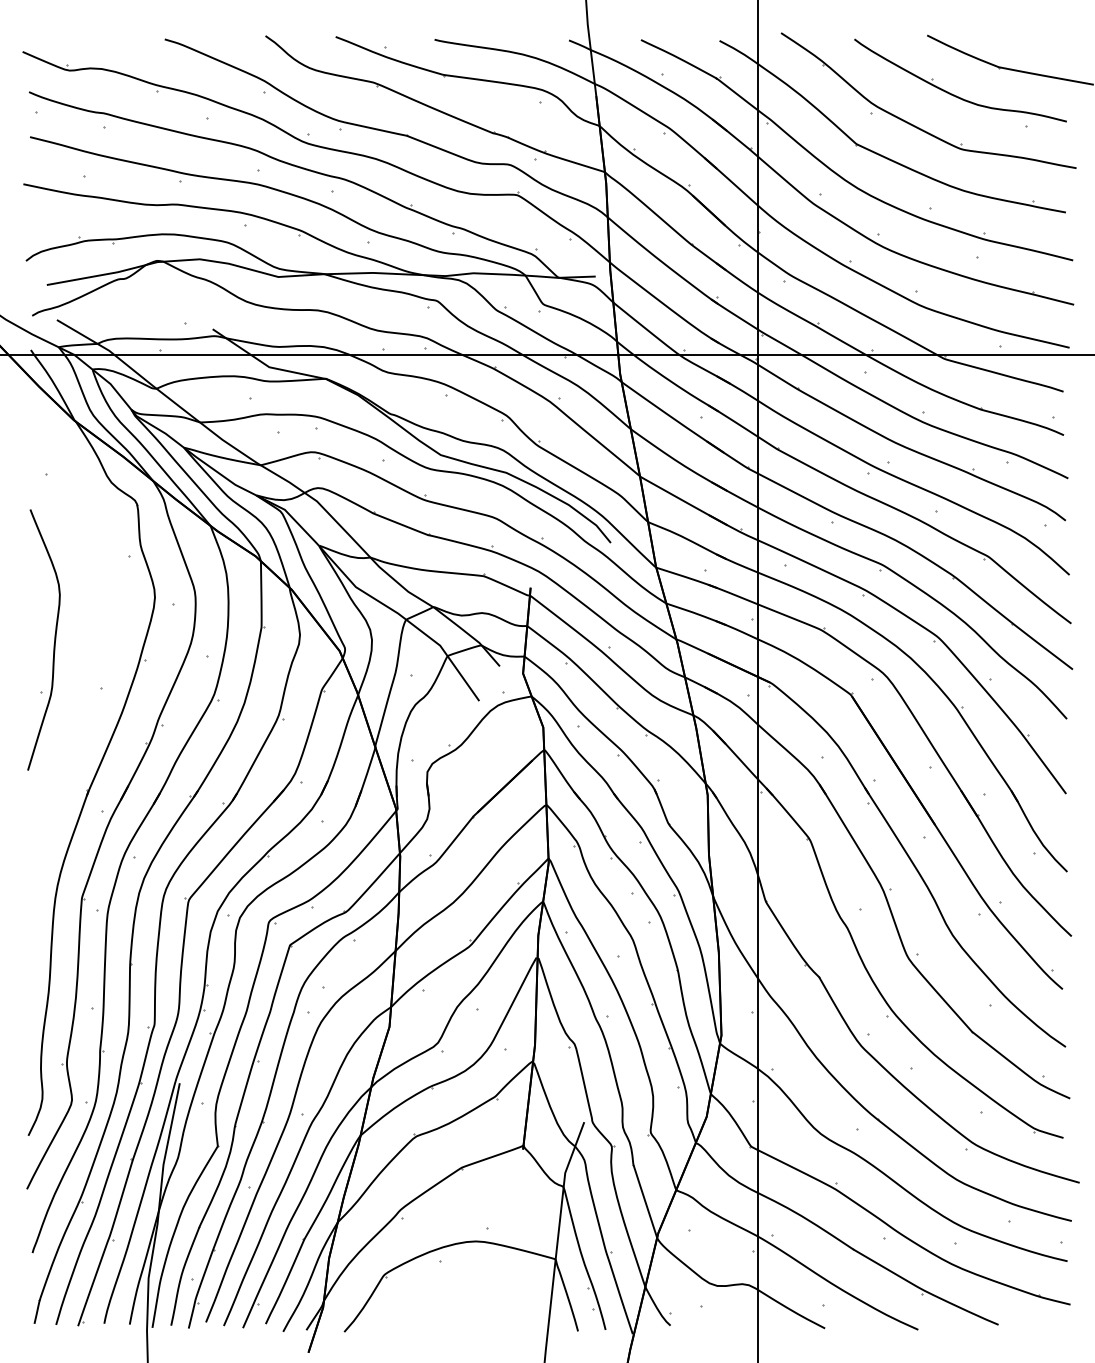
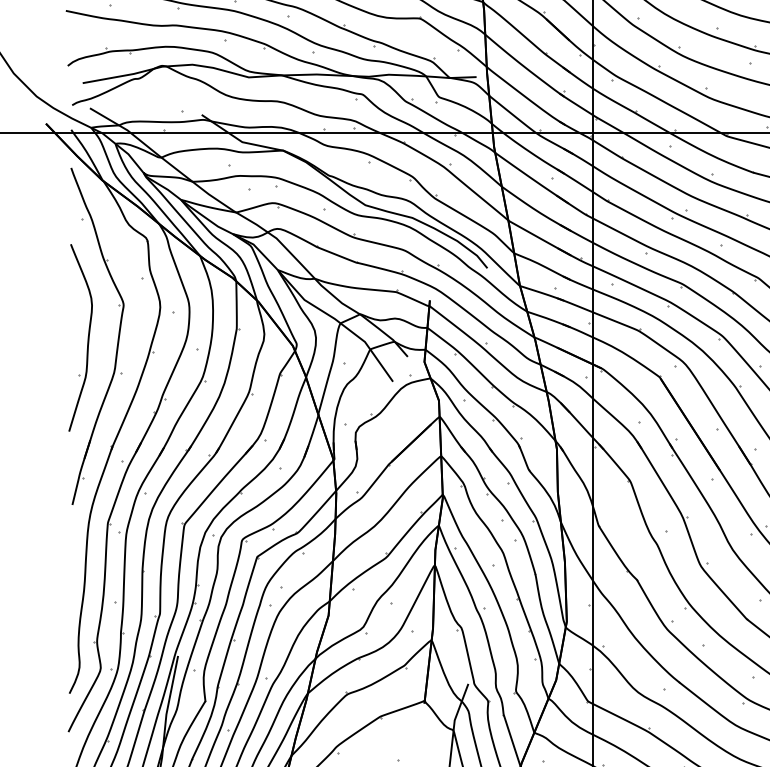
part: (95, 643) -> (117, 340), added

